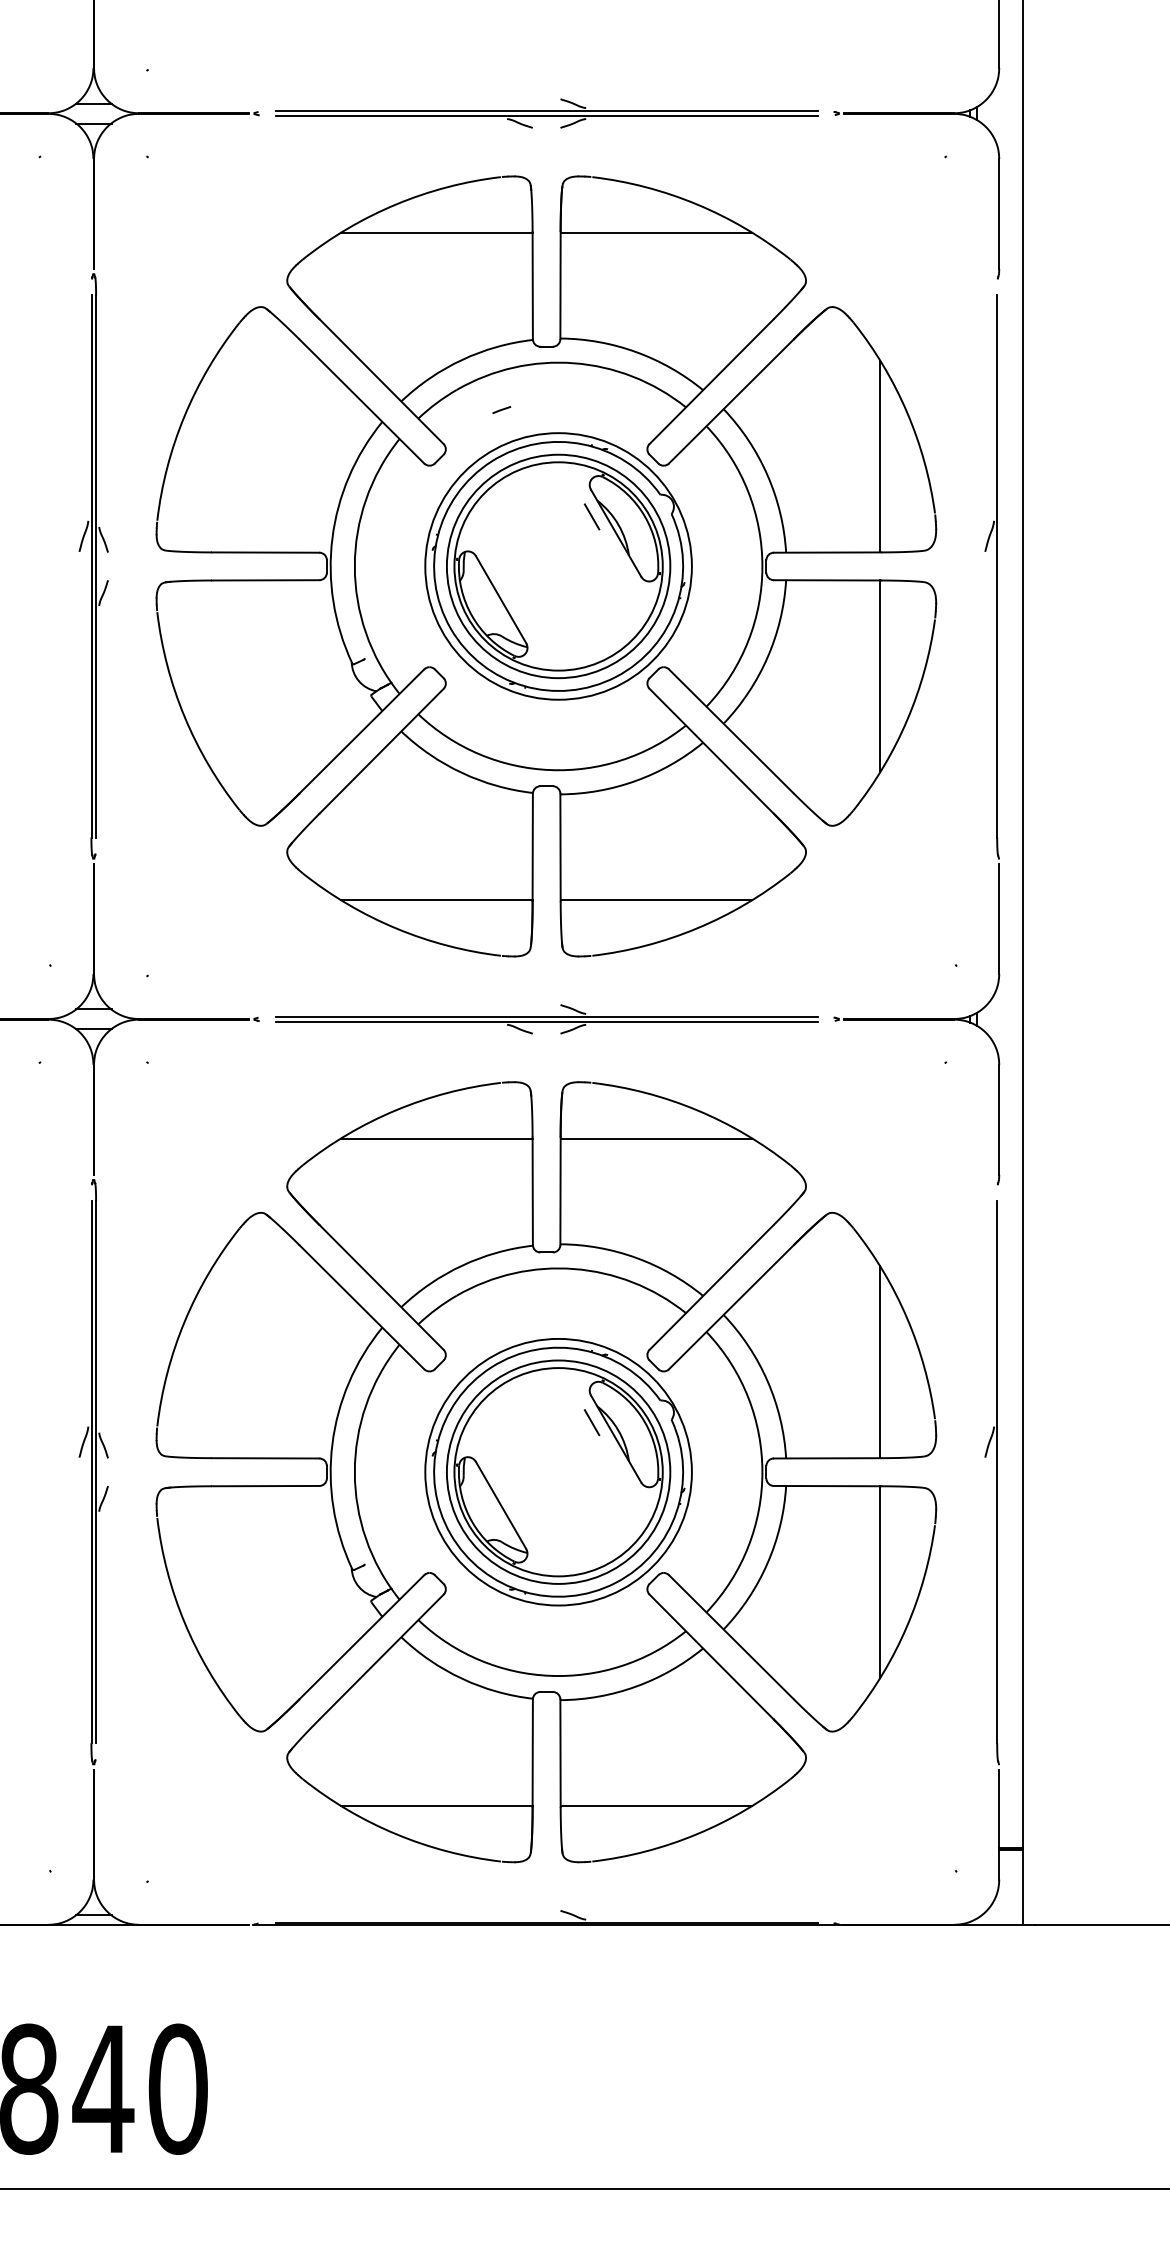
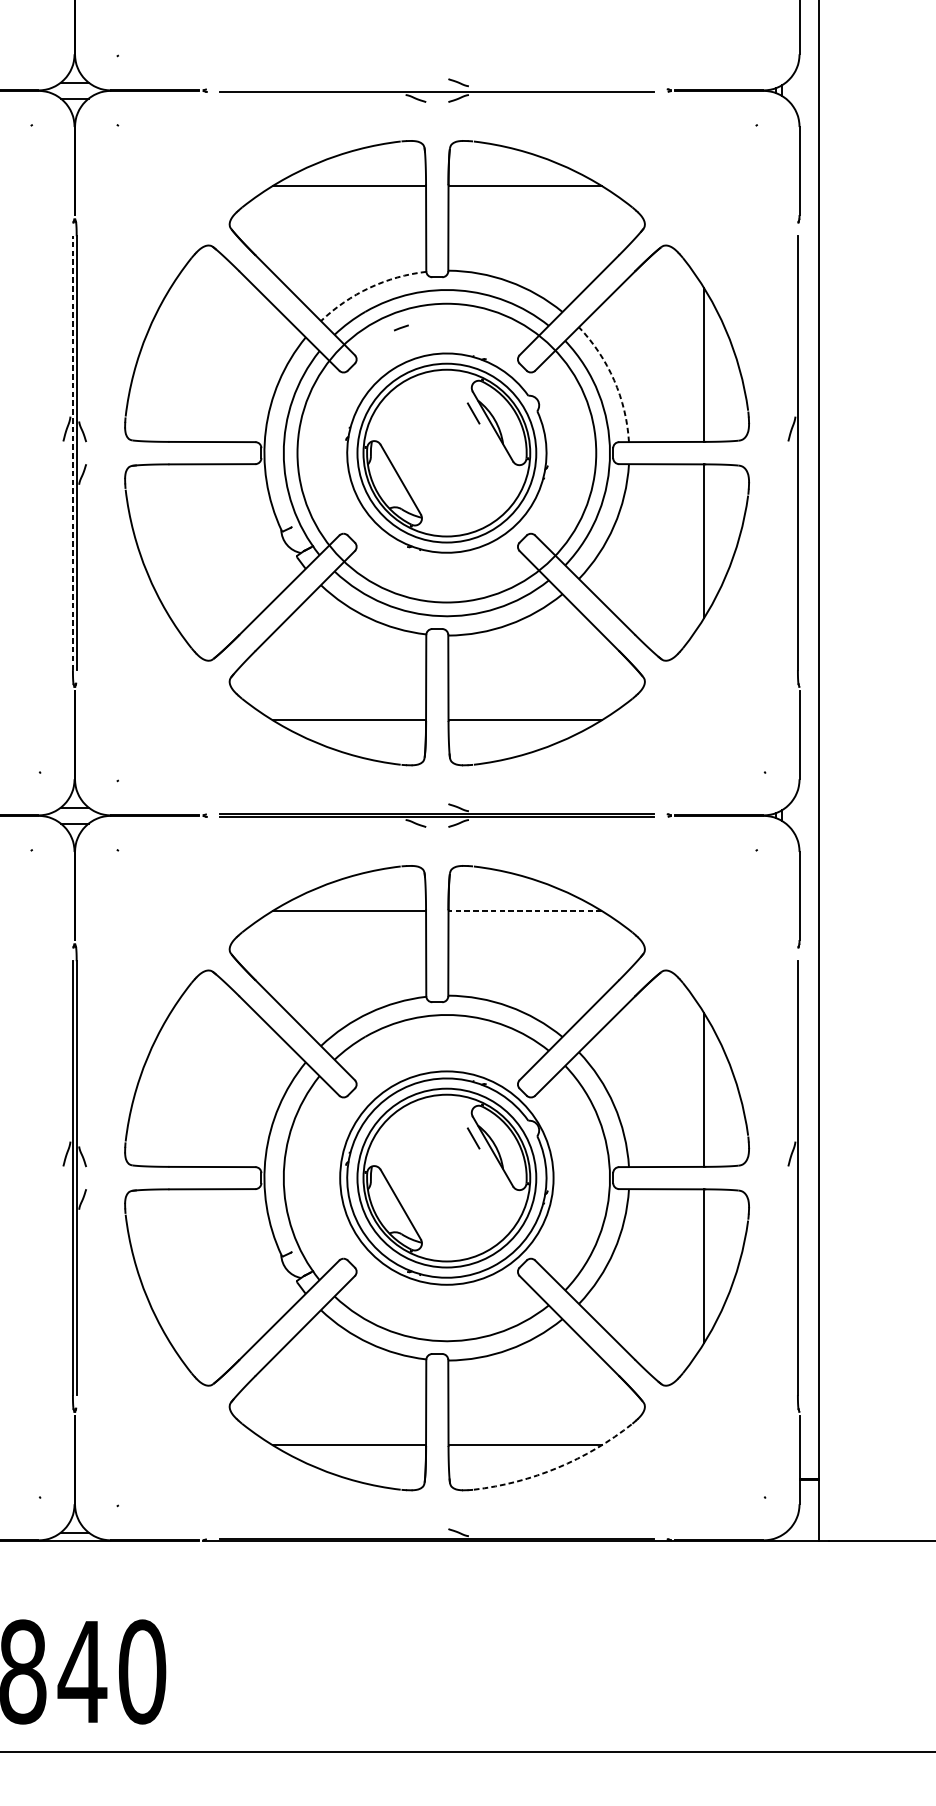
line: (546, 111) -> (437, 88), removed
arc: (462, 359) -> (369, 287), solid -> dashed
arc: (767, 475) -> (614, 380), solid -> dashed
line: (91, 565) -> (73, 452), solid -> dashed
circle: (558, 566) -> (446, 453), size x1.4
line: (656, 1138) -> (525, 911), solid -> dashed
arc: (697, 1834) -> (558, 1468), solid -> dashed

